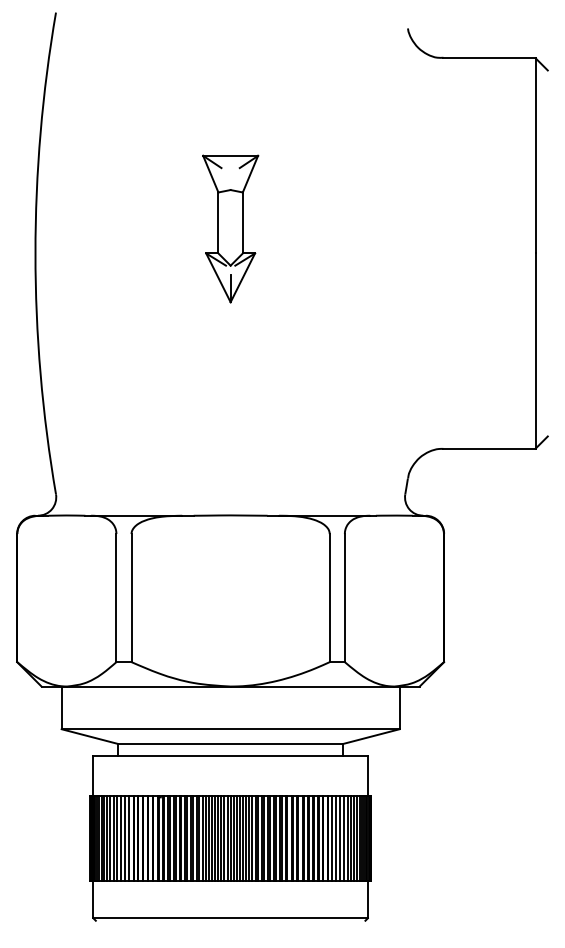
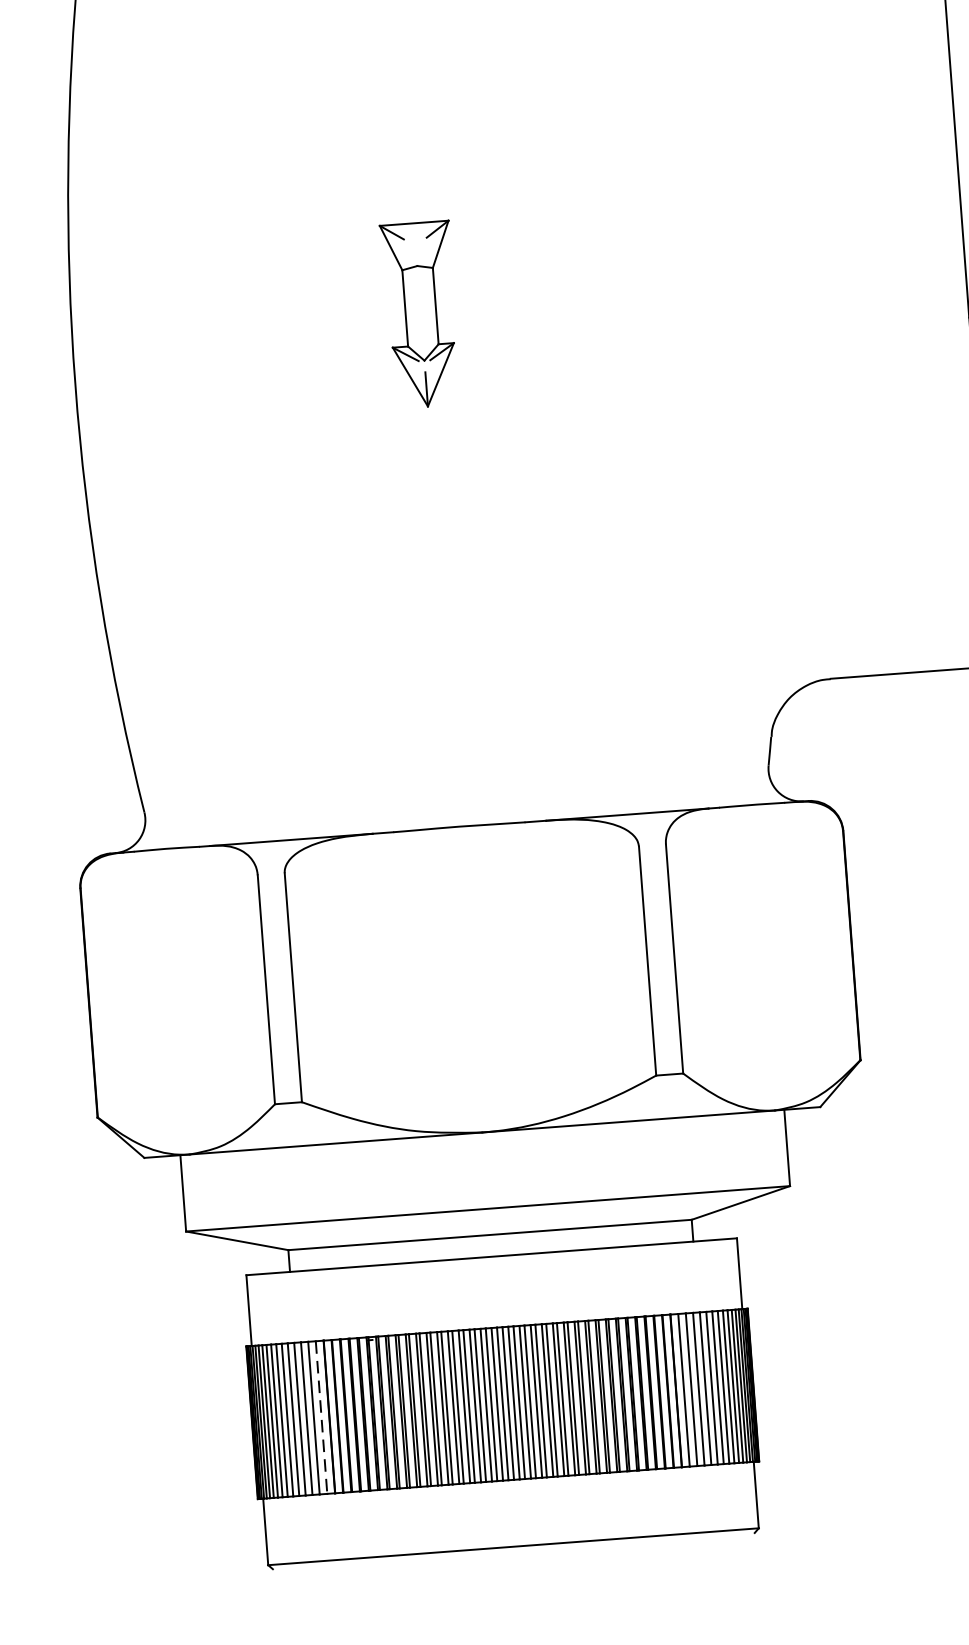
part: (230, 228) -> (420, 313), size x0.7
line: (129, 838) -> (322, 1417), solid -> dashed

